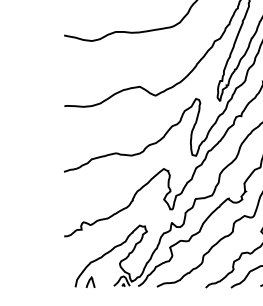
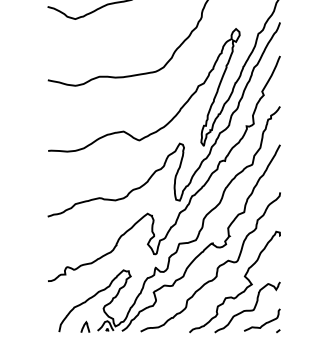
curve: (90, 280) -> (85, 325), moved

